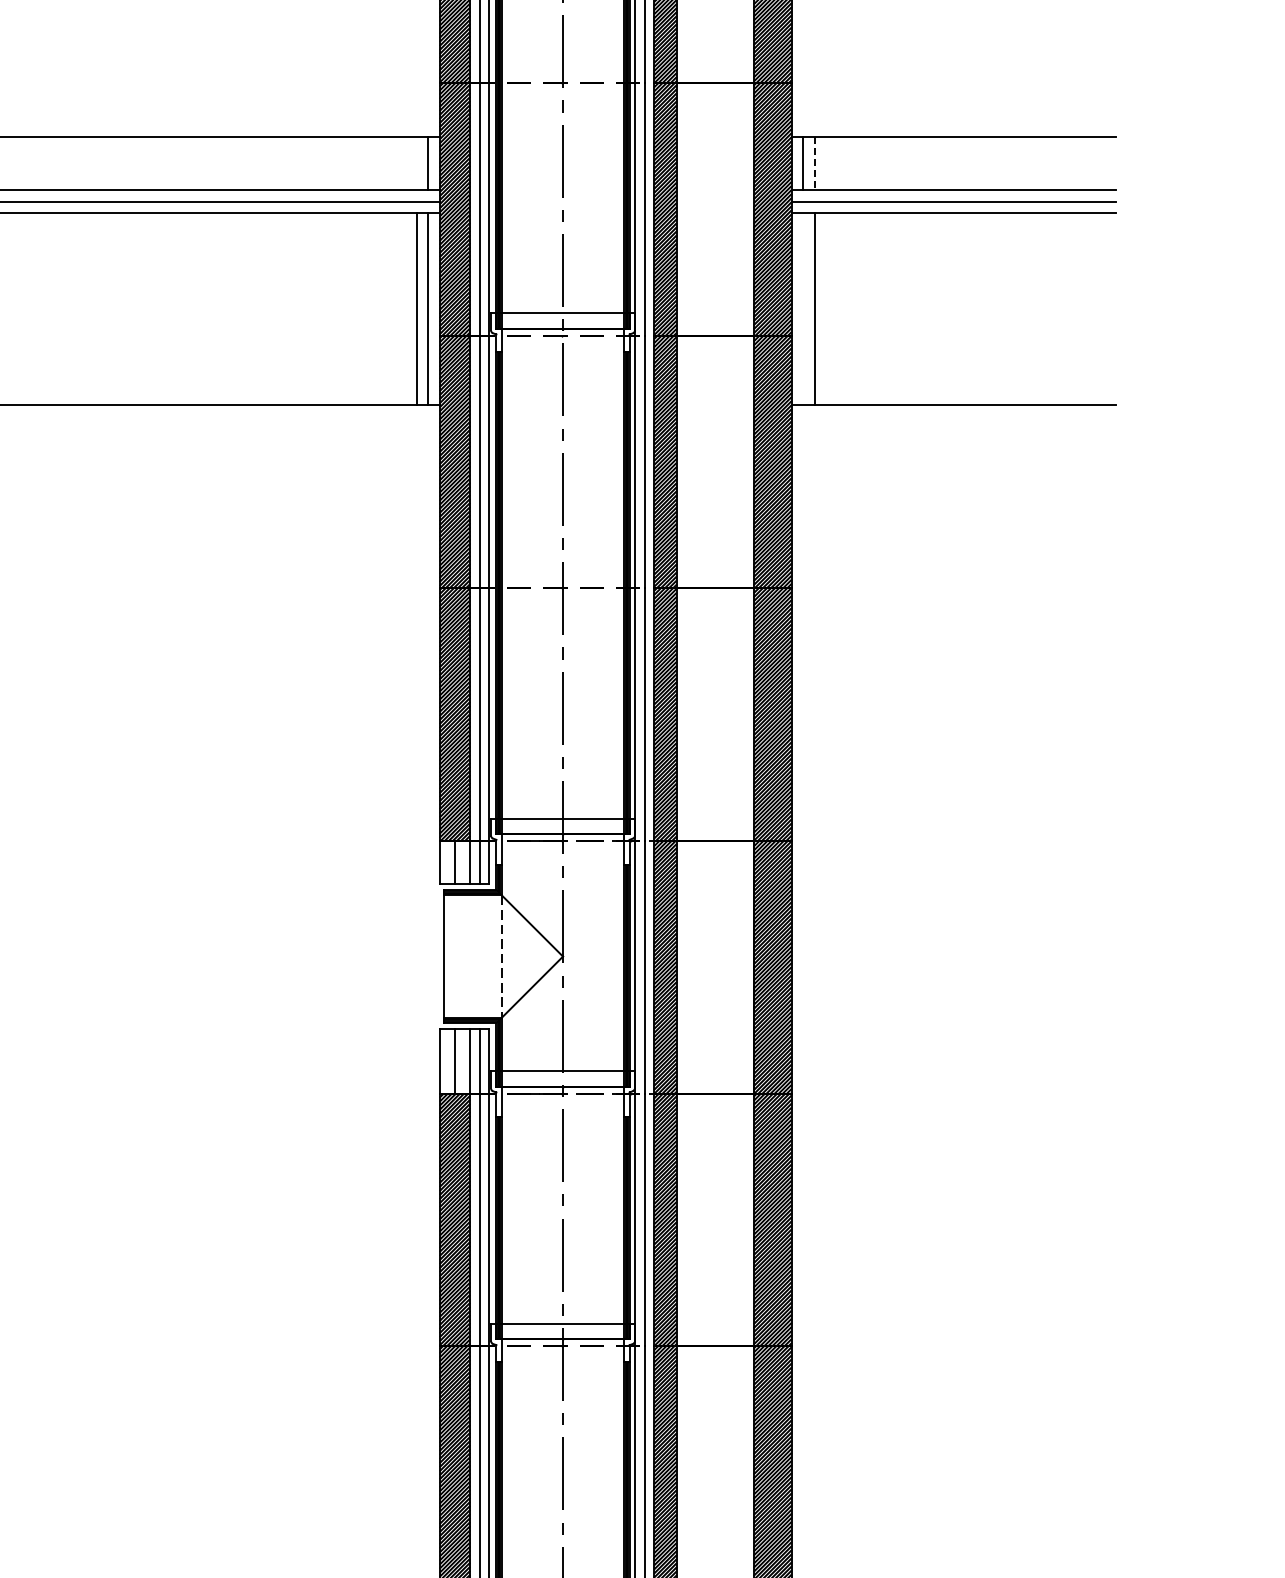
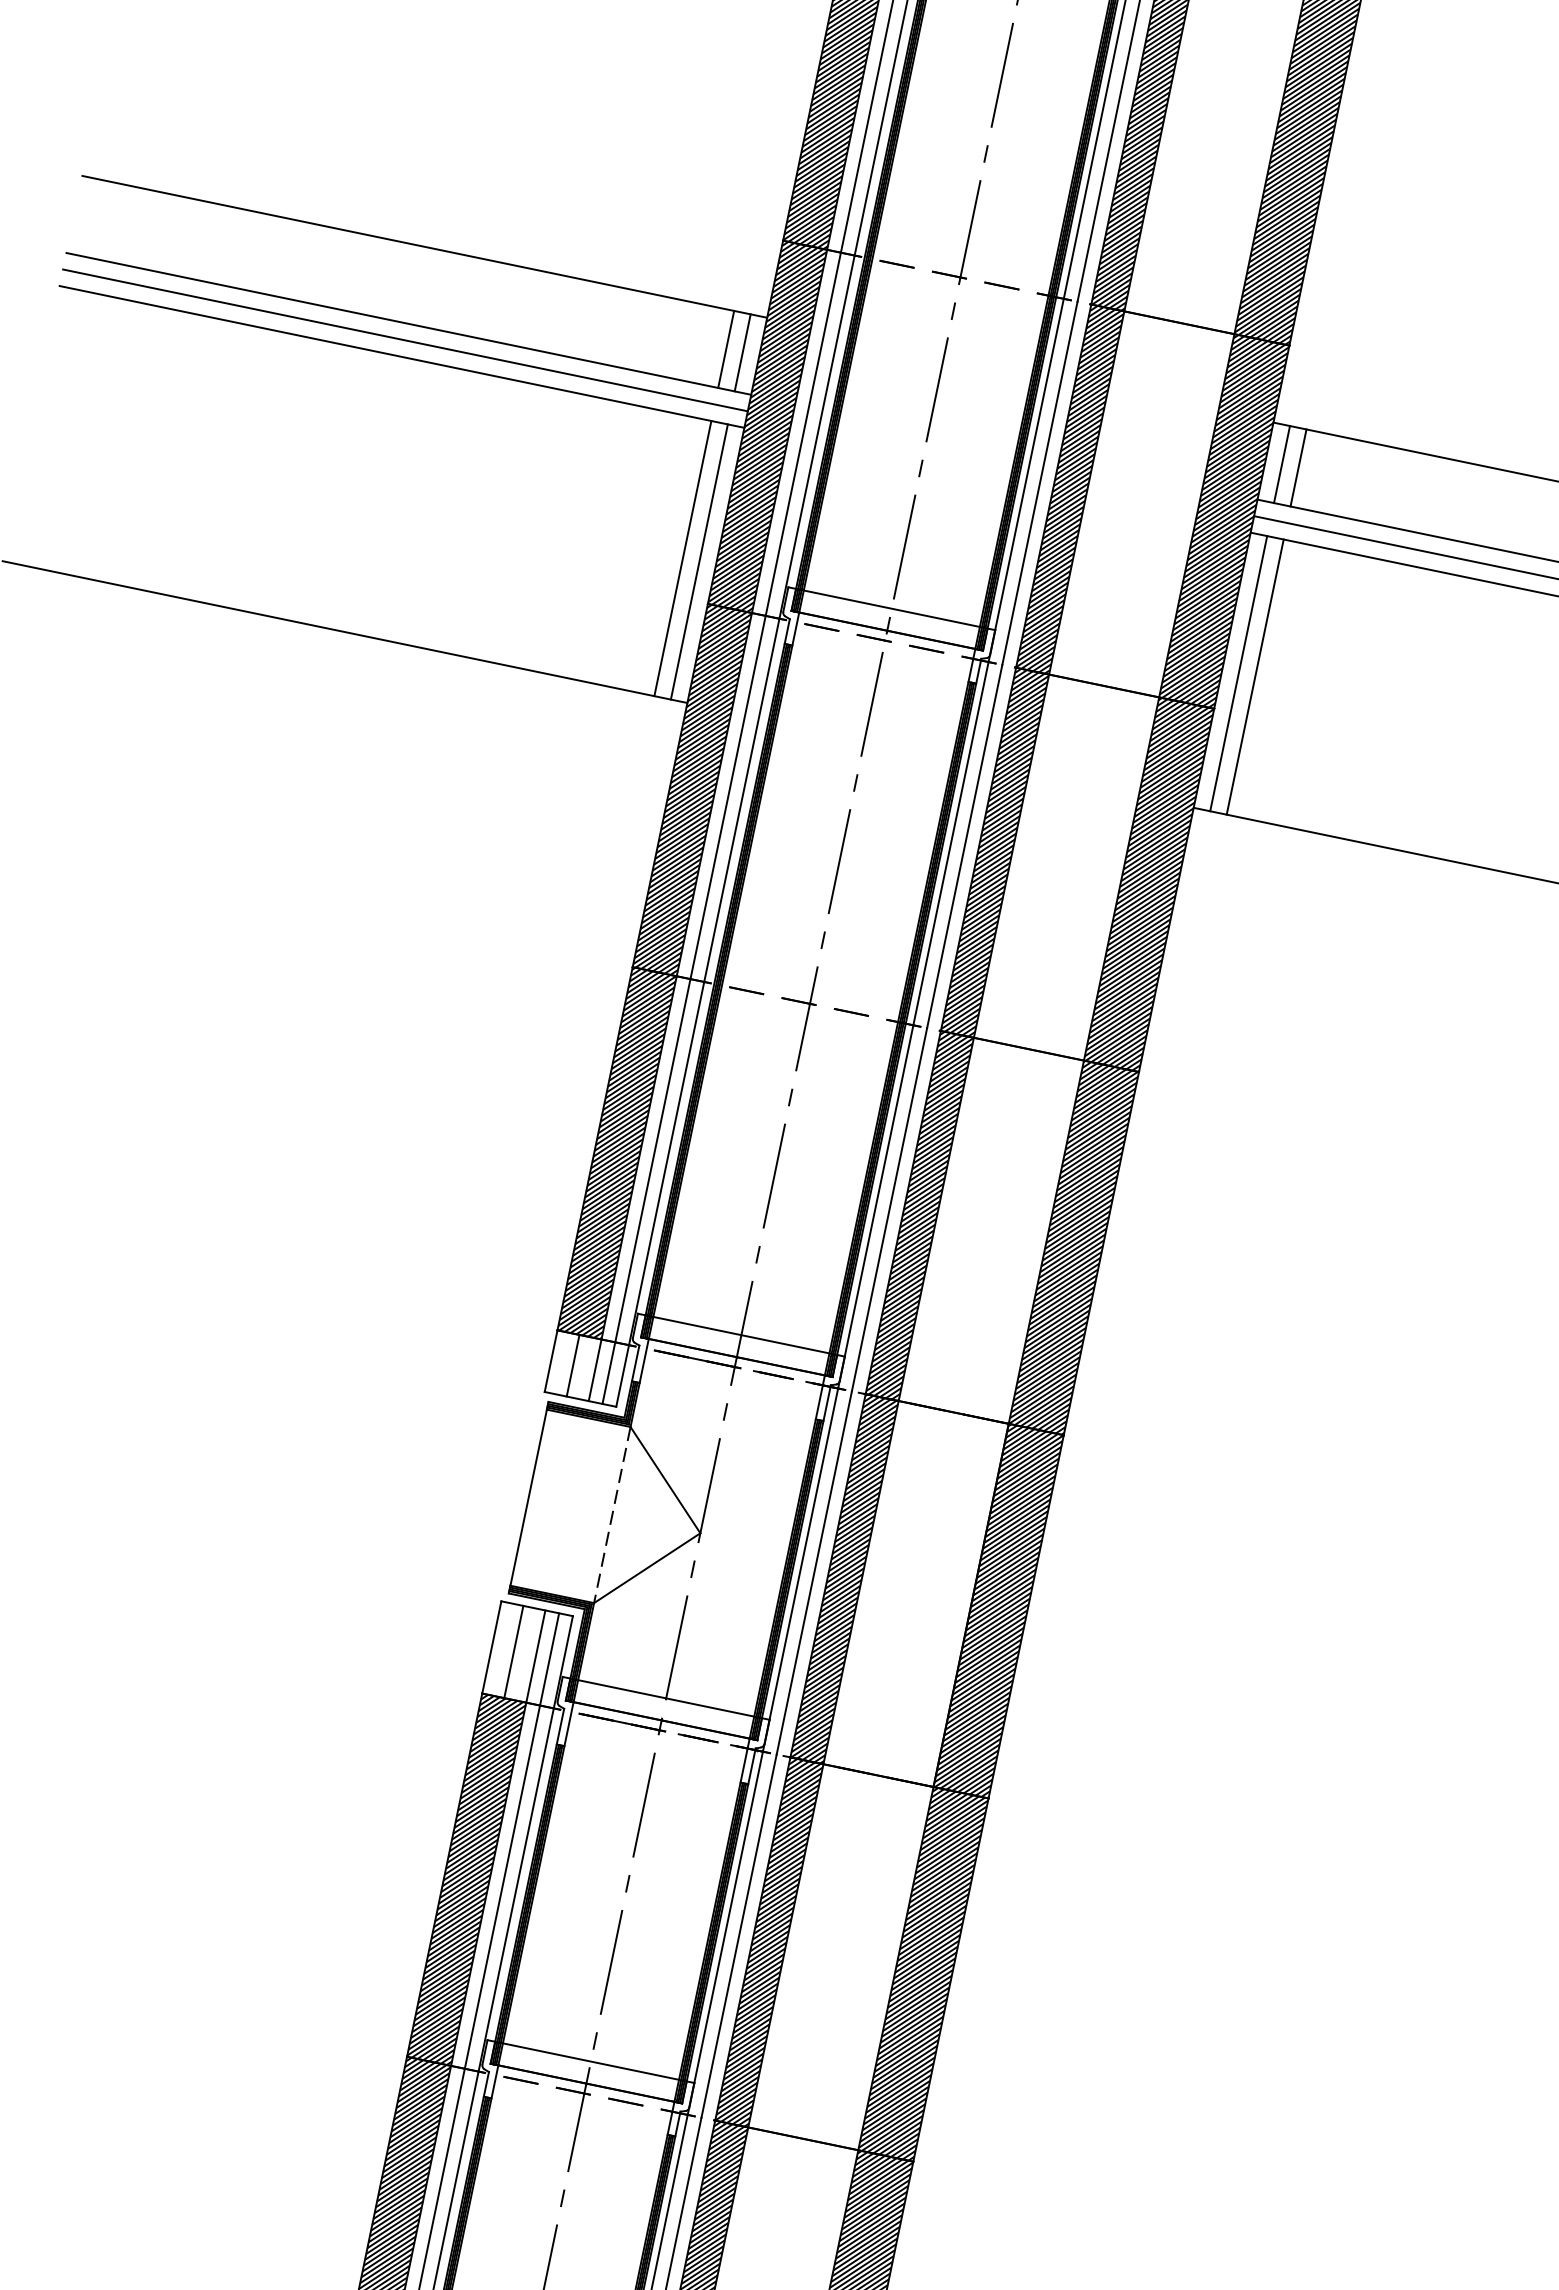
line: (416, 163) -> (725, 349), added
line: (814, 163) -> (1297, 468), dashed -> solid
line: (803, 308) -> (1238, 673), added

